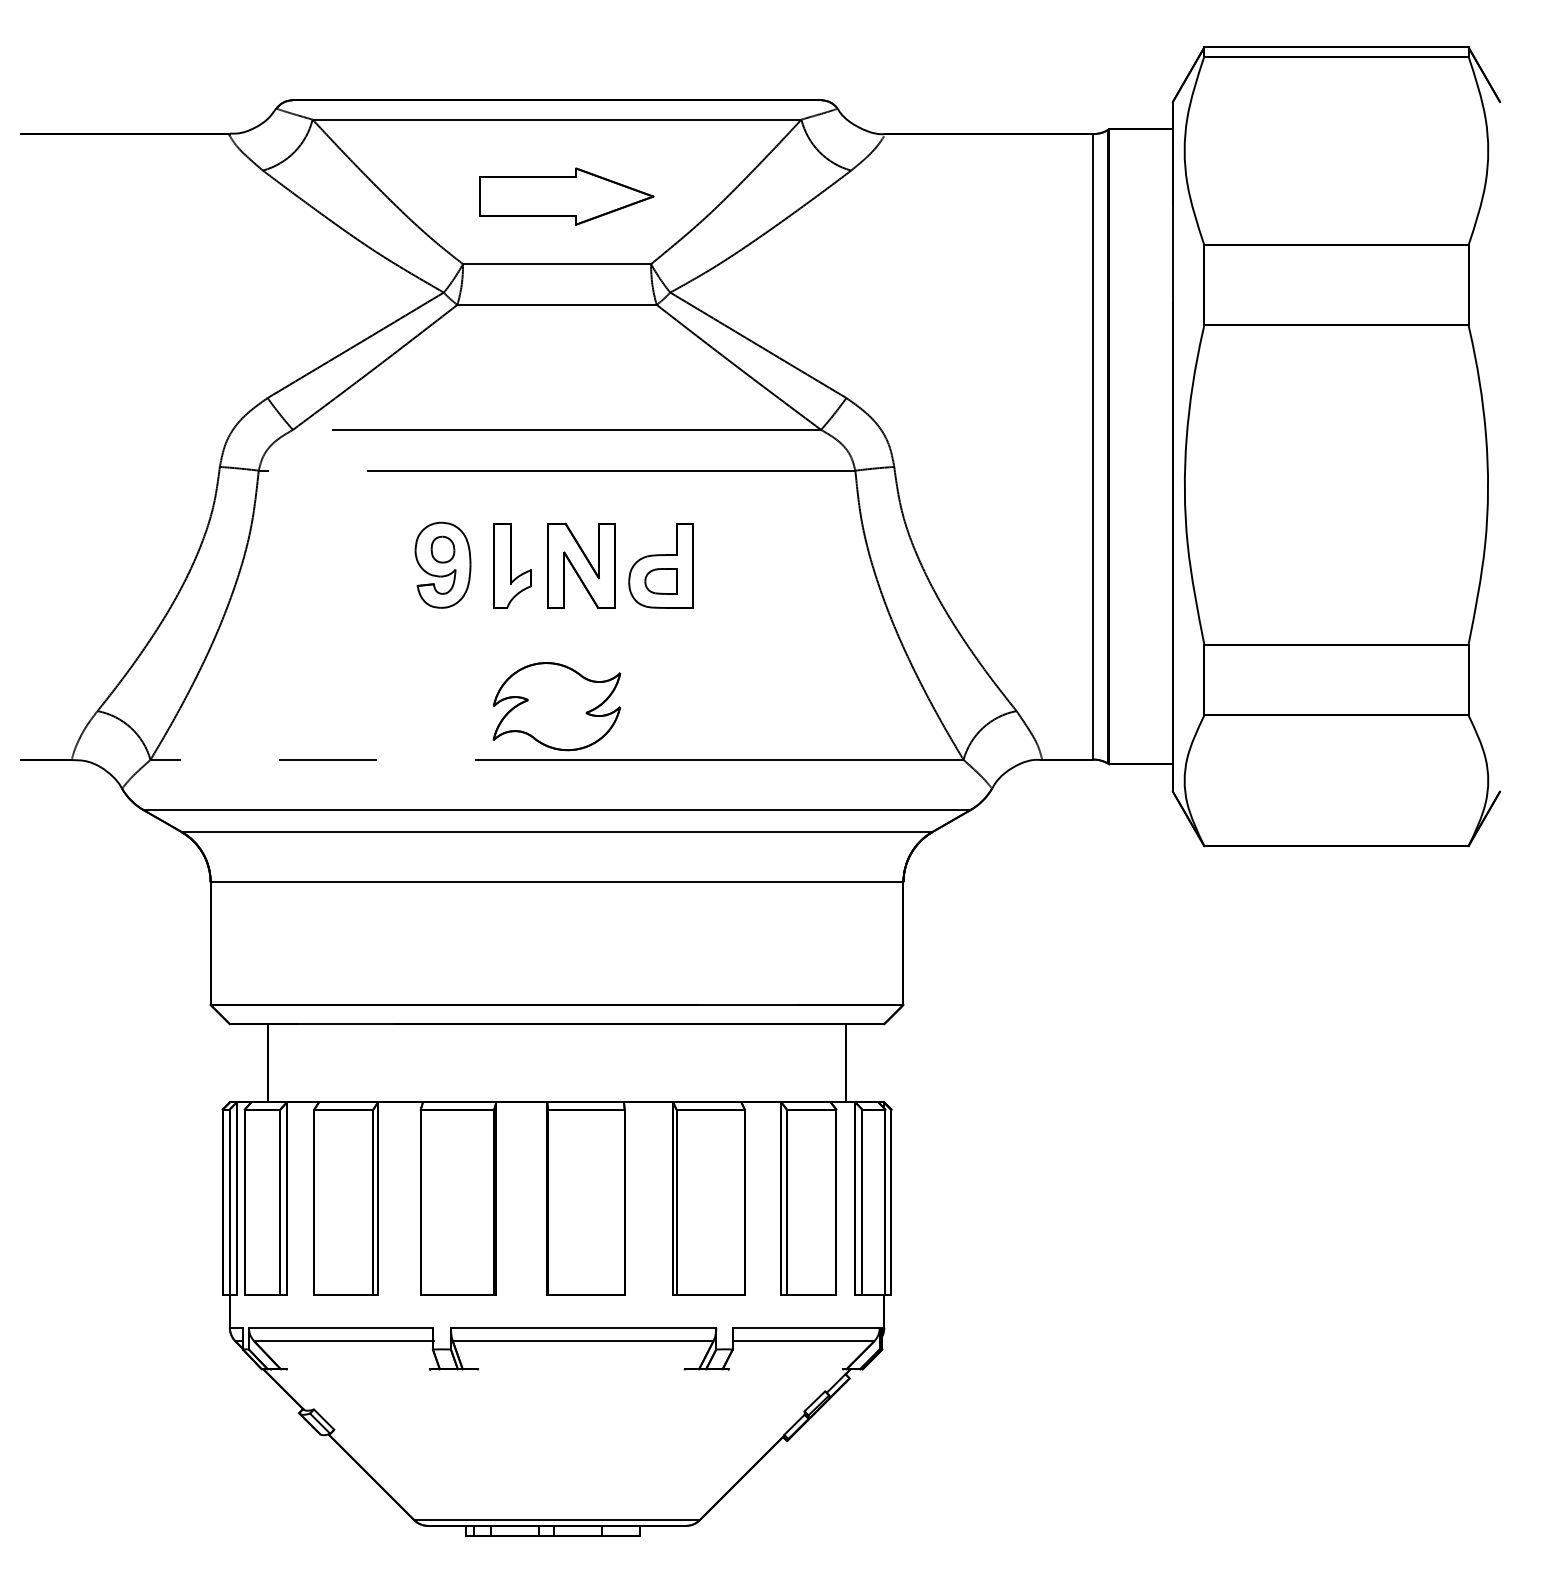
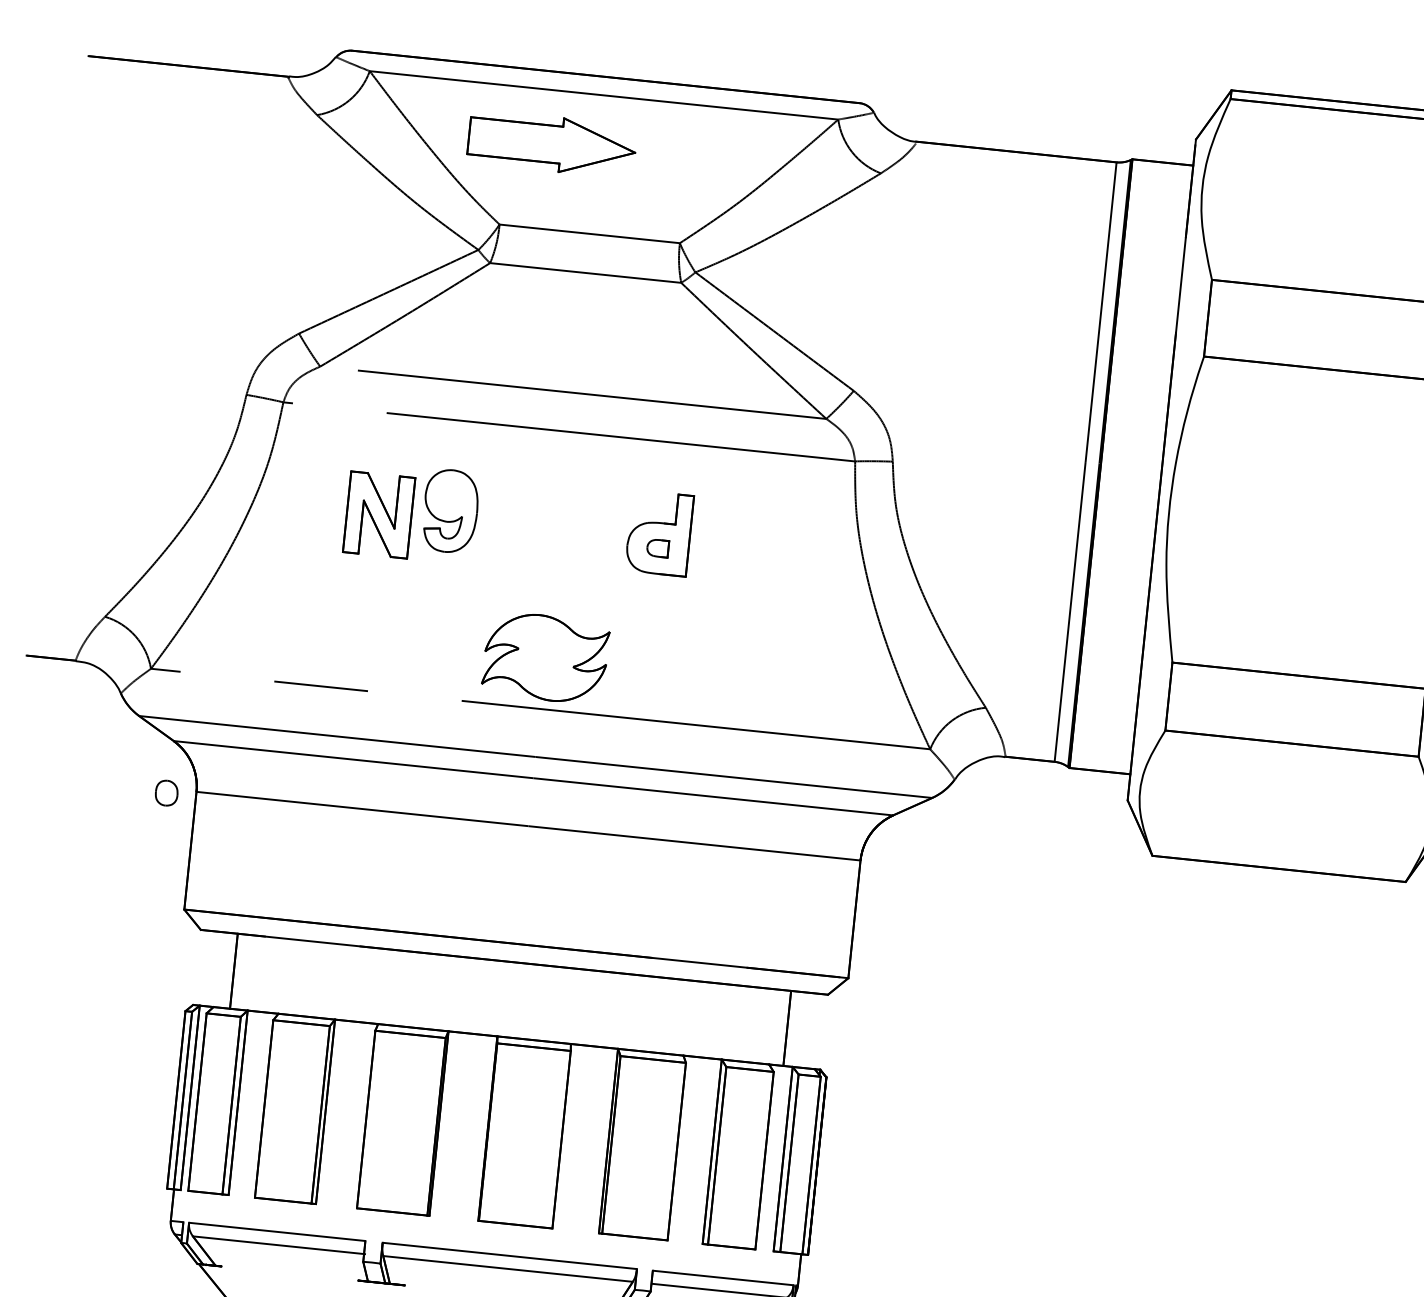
part: (566, 196) -> (551, 144), moved
part: (442, 549) -> (166, 792), moved
part: (512, 565) -> (517, 518), removed
part: (581, 565) -> (379, 514), moved
part: (660, 581) -> (657, 548), size x0.7

